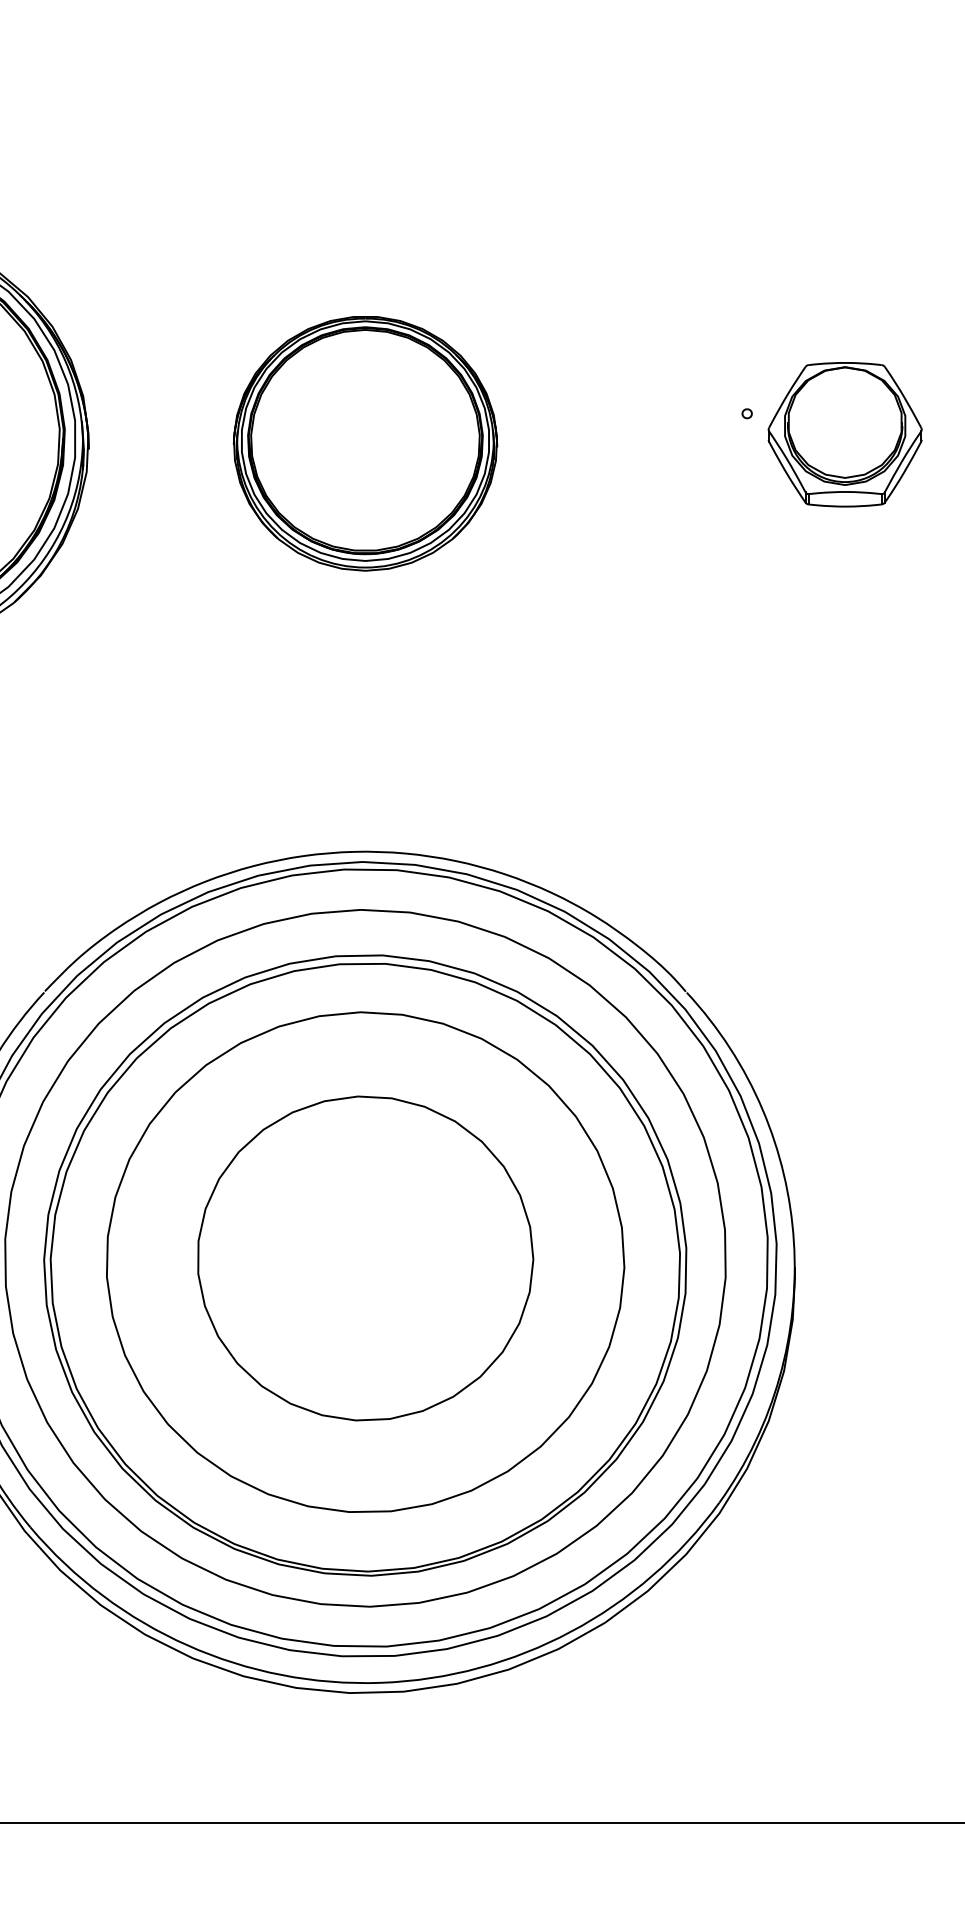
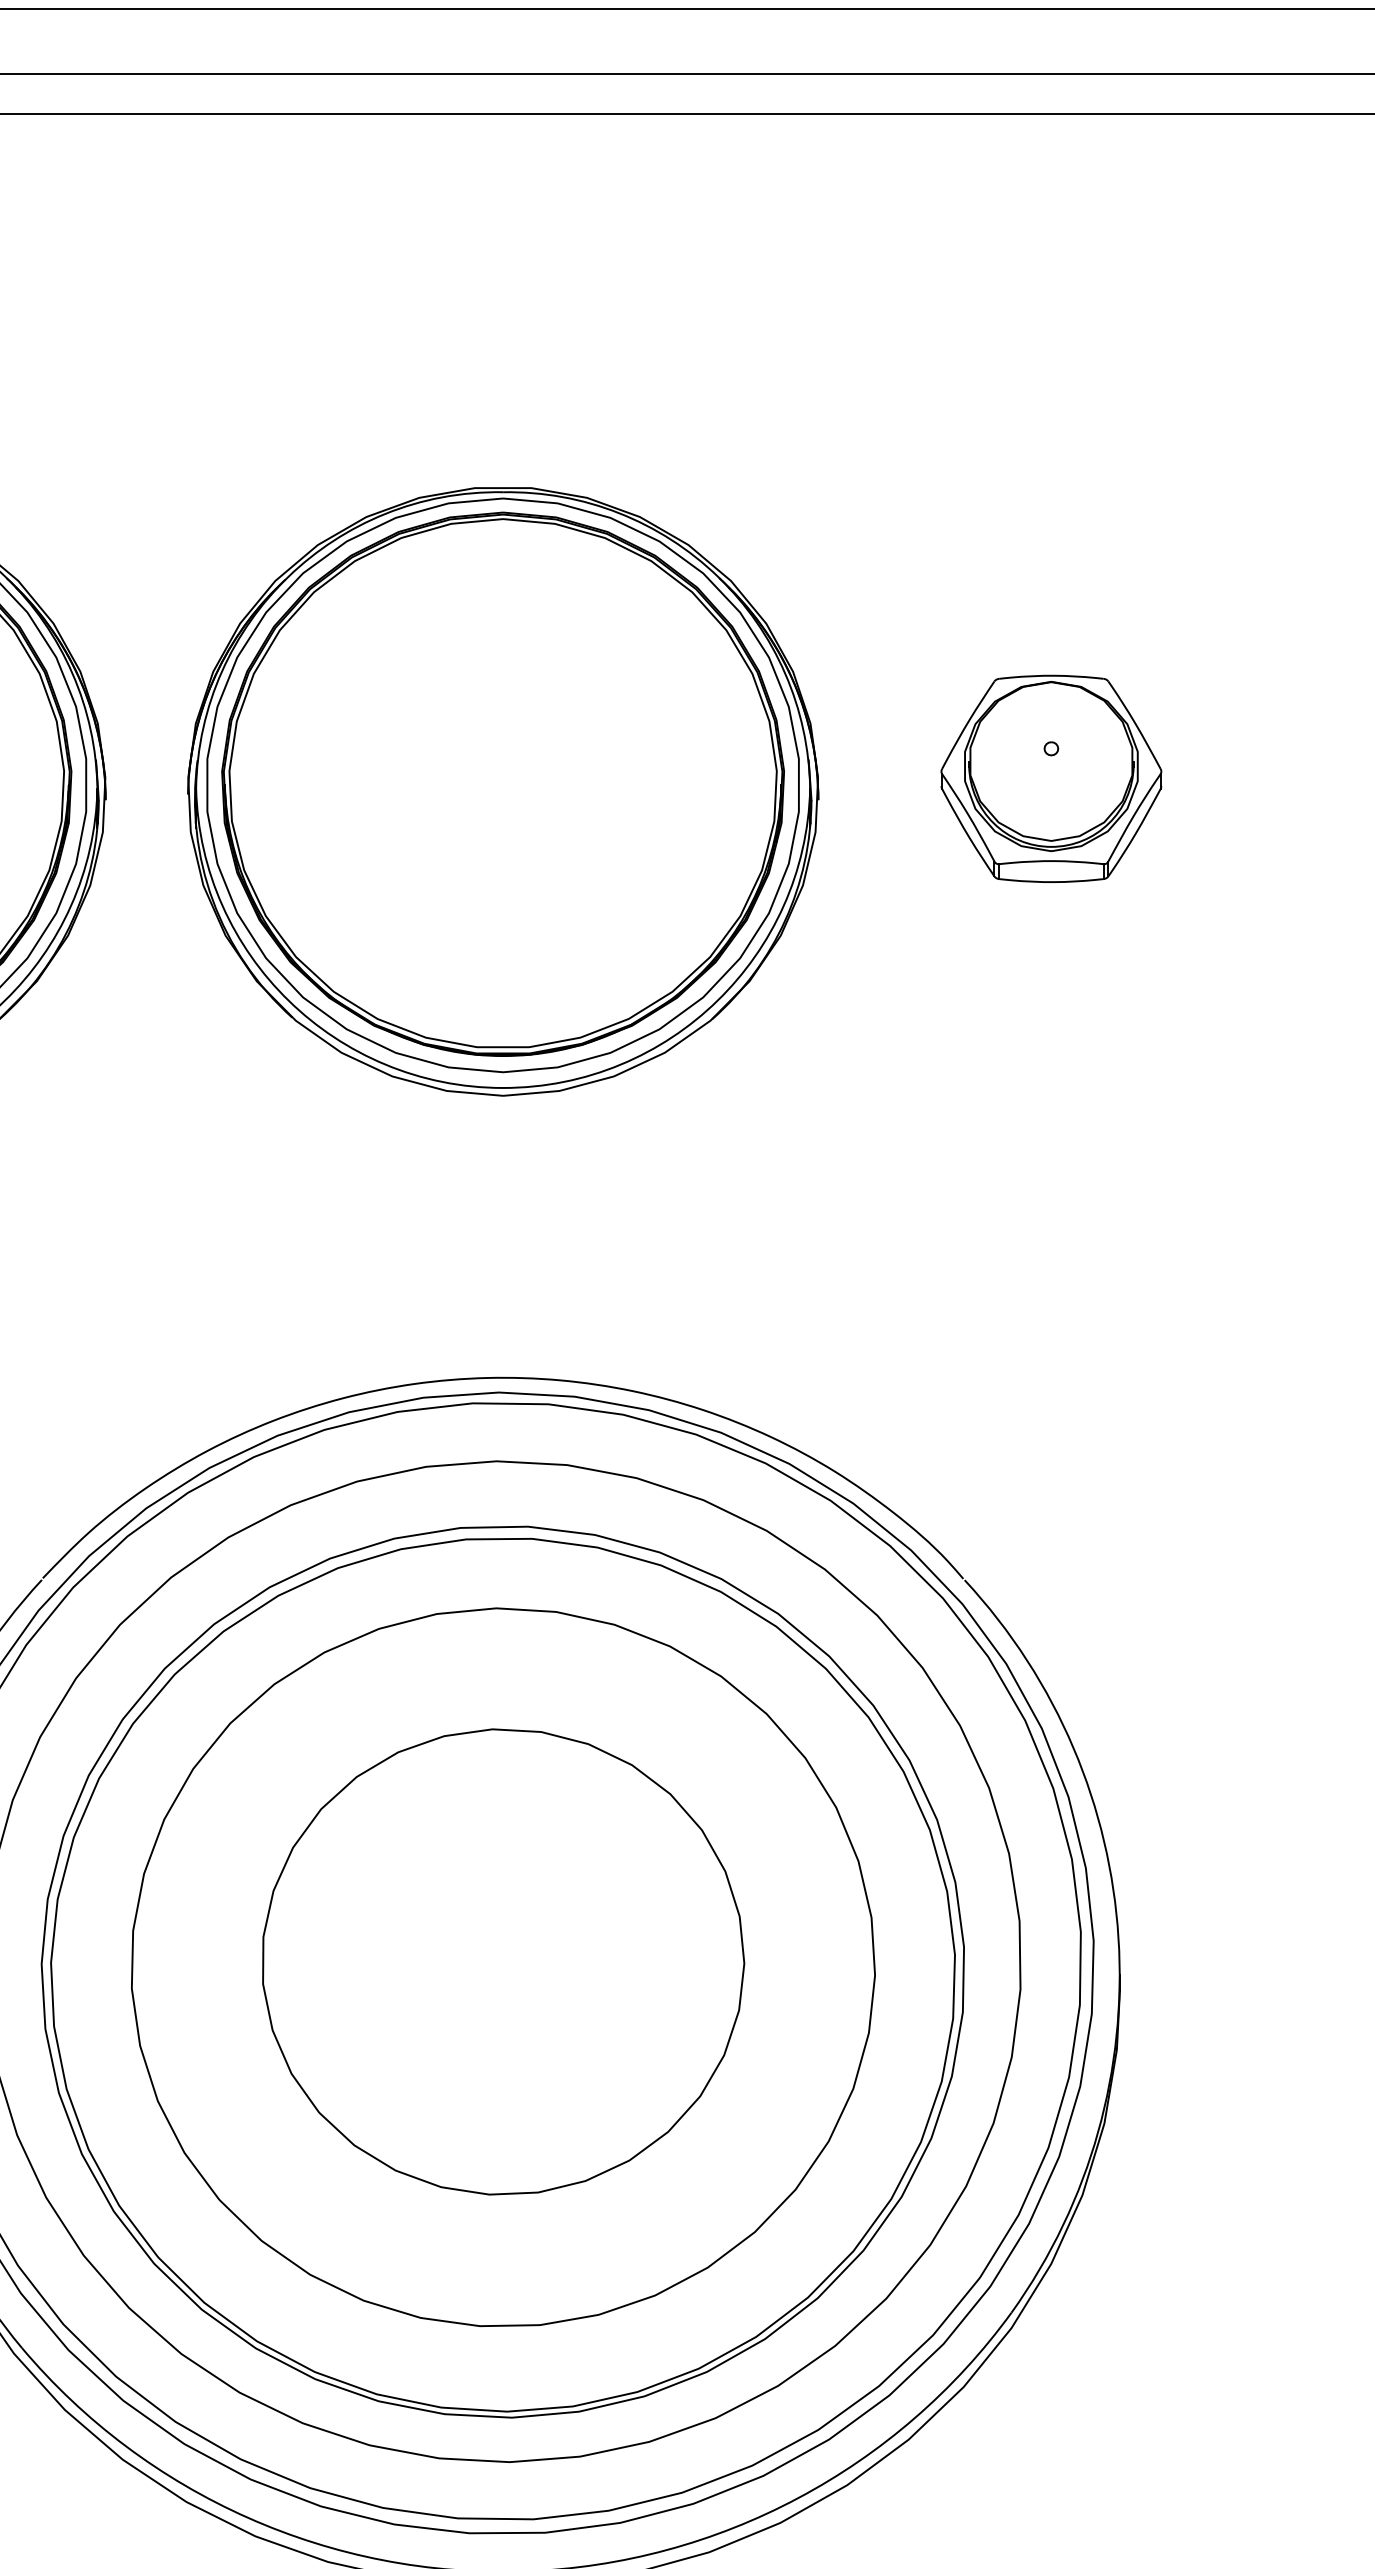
part: (844, 434) -> (1050, 778), moved
part: (365, 443) -> (503, 791), size x1.67

